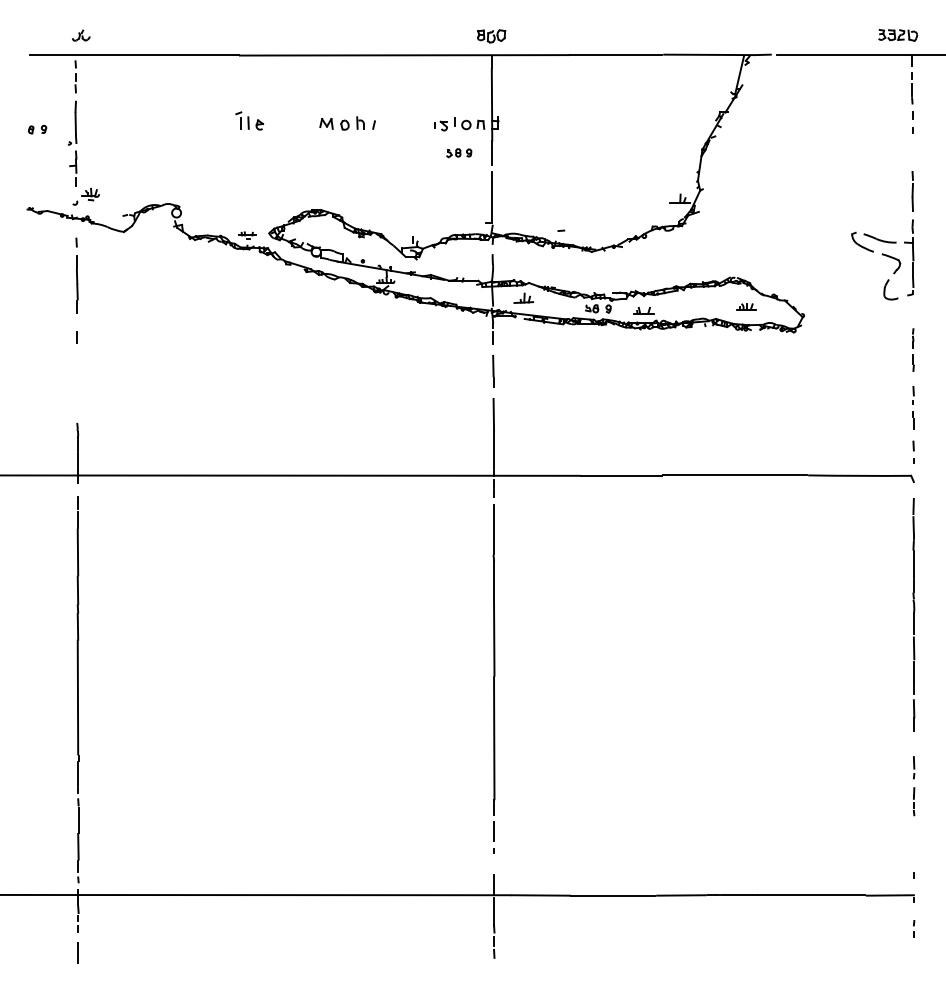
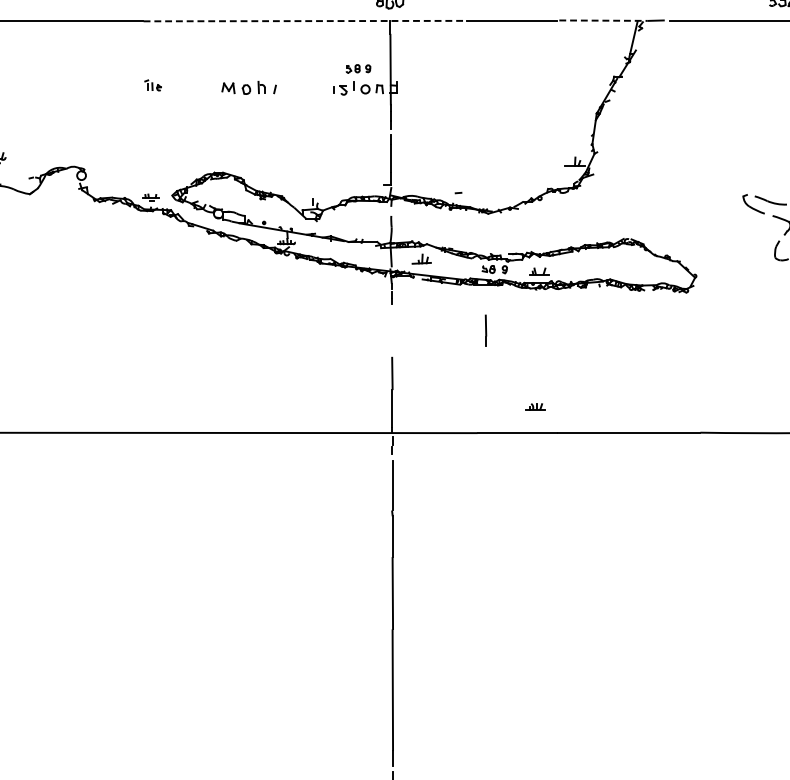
line: (709, 54) -> (603, 20), solid -> dashed
line: (404, 55) -> (304, 21), solid -> dashed
part: (249, 120) -> (153, 84), size x0.6
part: (459, 153) -> (358, 69), moved
part: (746, 306) -> (536, 406), moved
line: (493, 371) -> (486, 330), moved

